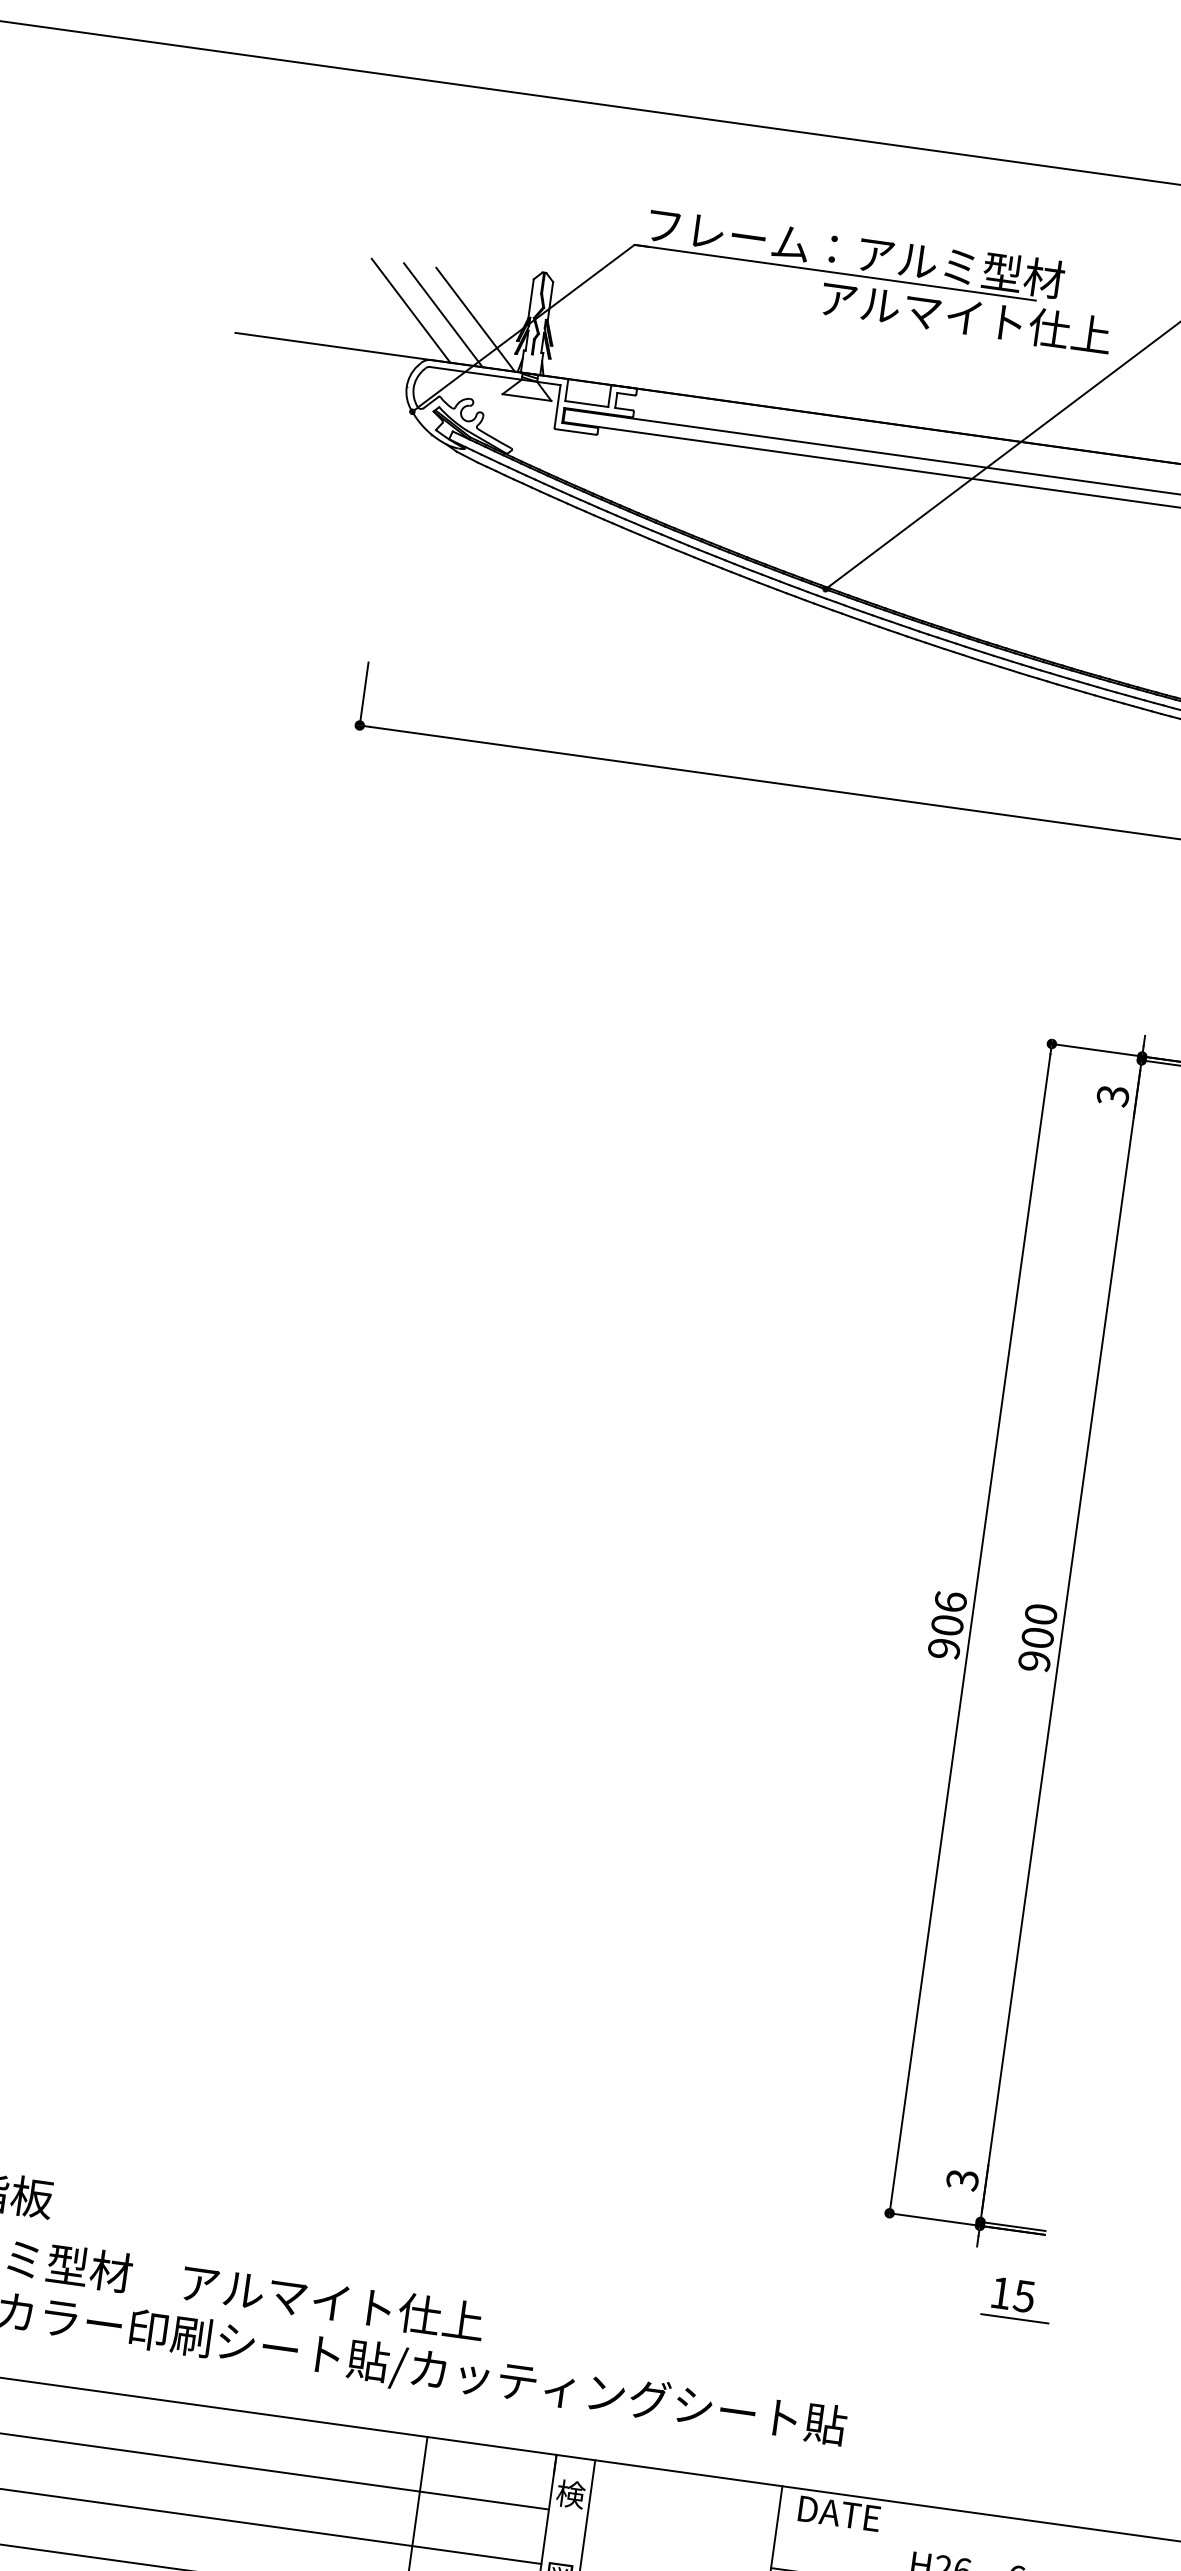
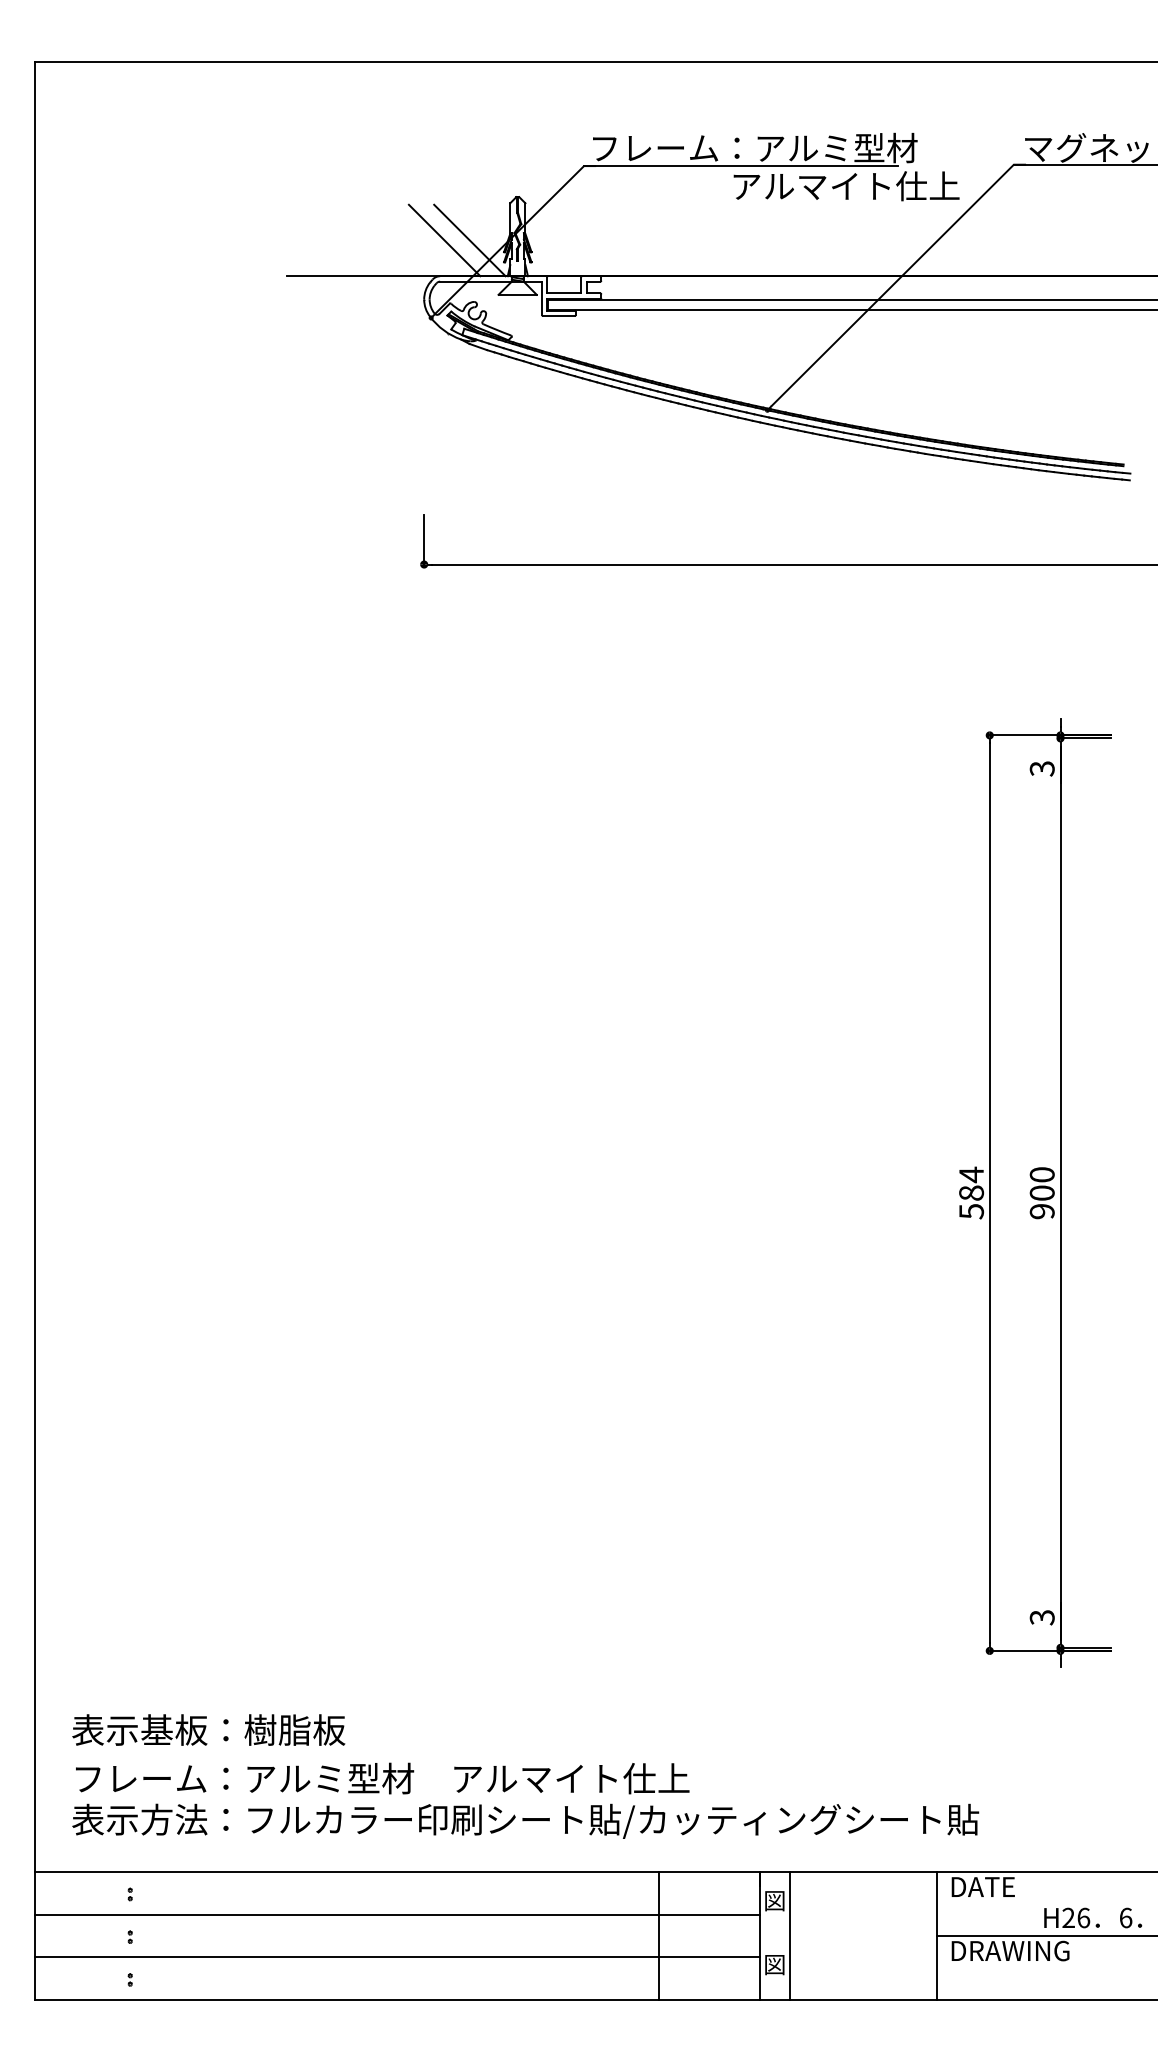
line: (411, 310) -> (419, 240), removed
text: (947, 1624) -> (971, 1192), 906 -> 584
part: (1016, 2299) -> (1096, 1703), removed
text: (570, 2493) -> (774, 1900), 検 -> 図

